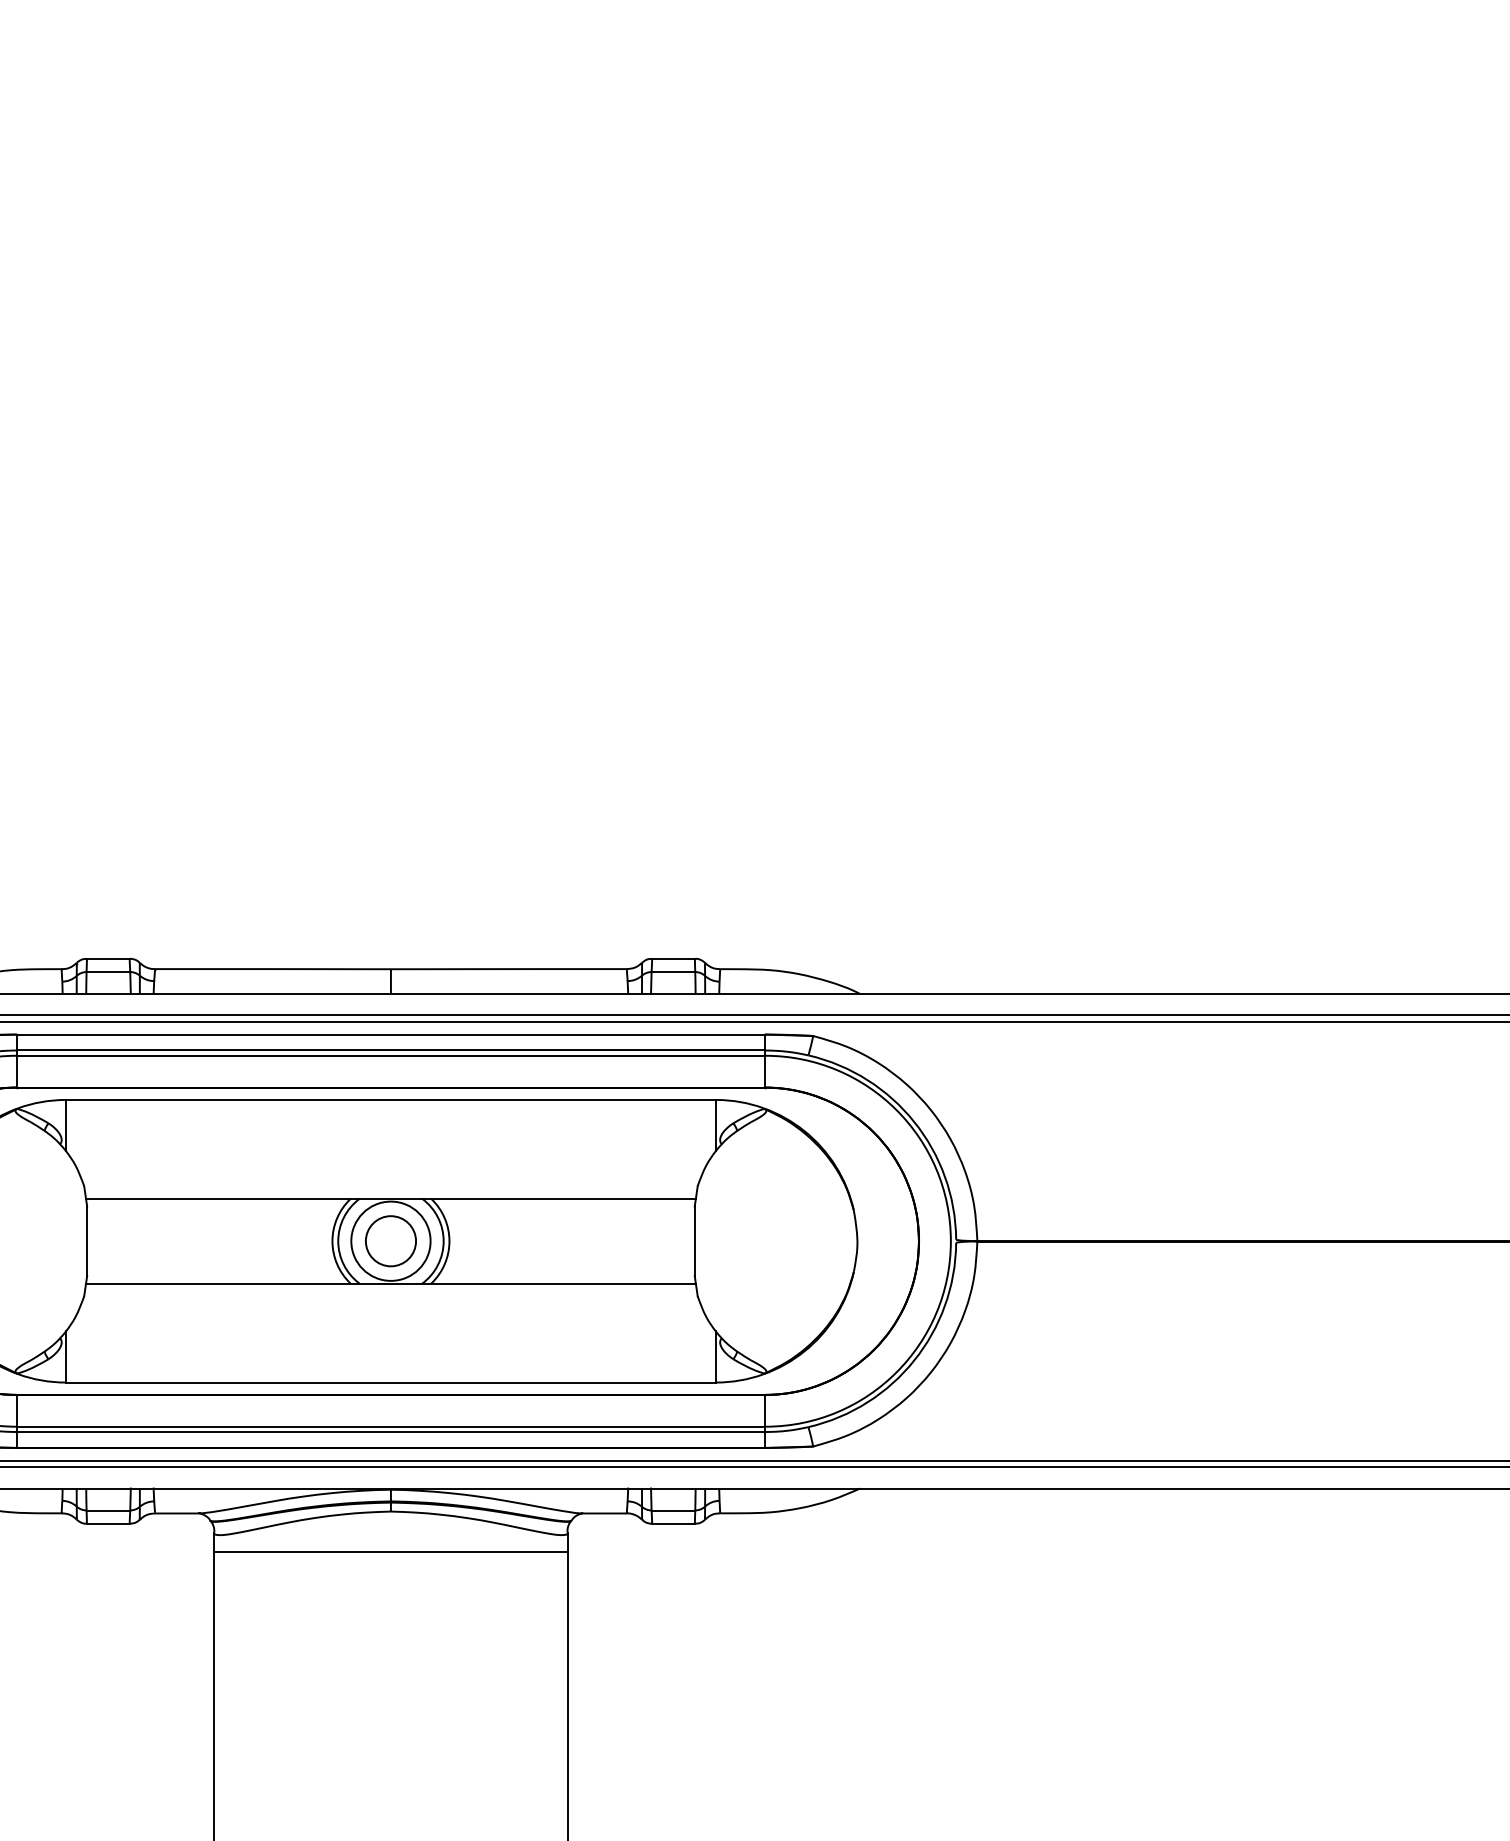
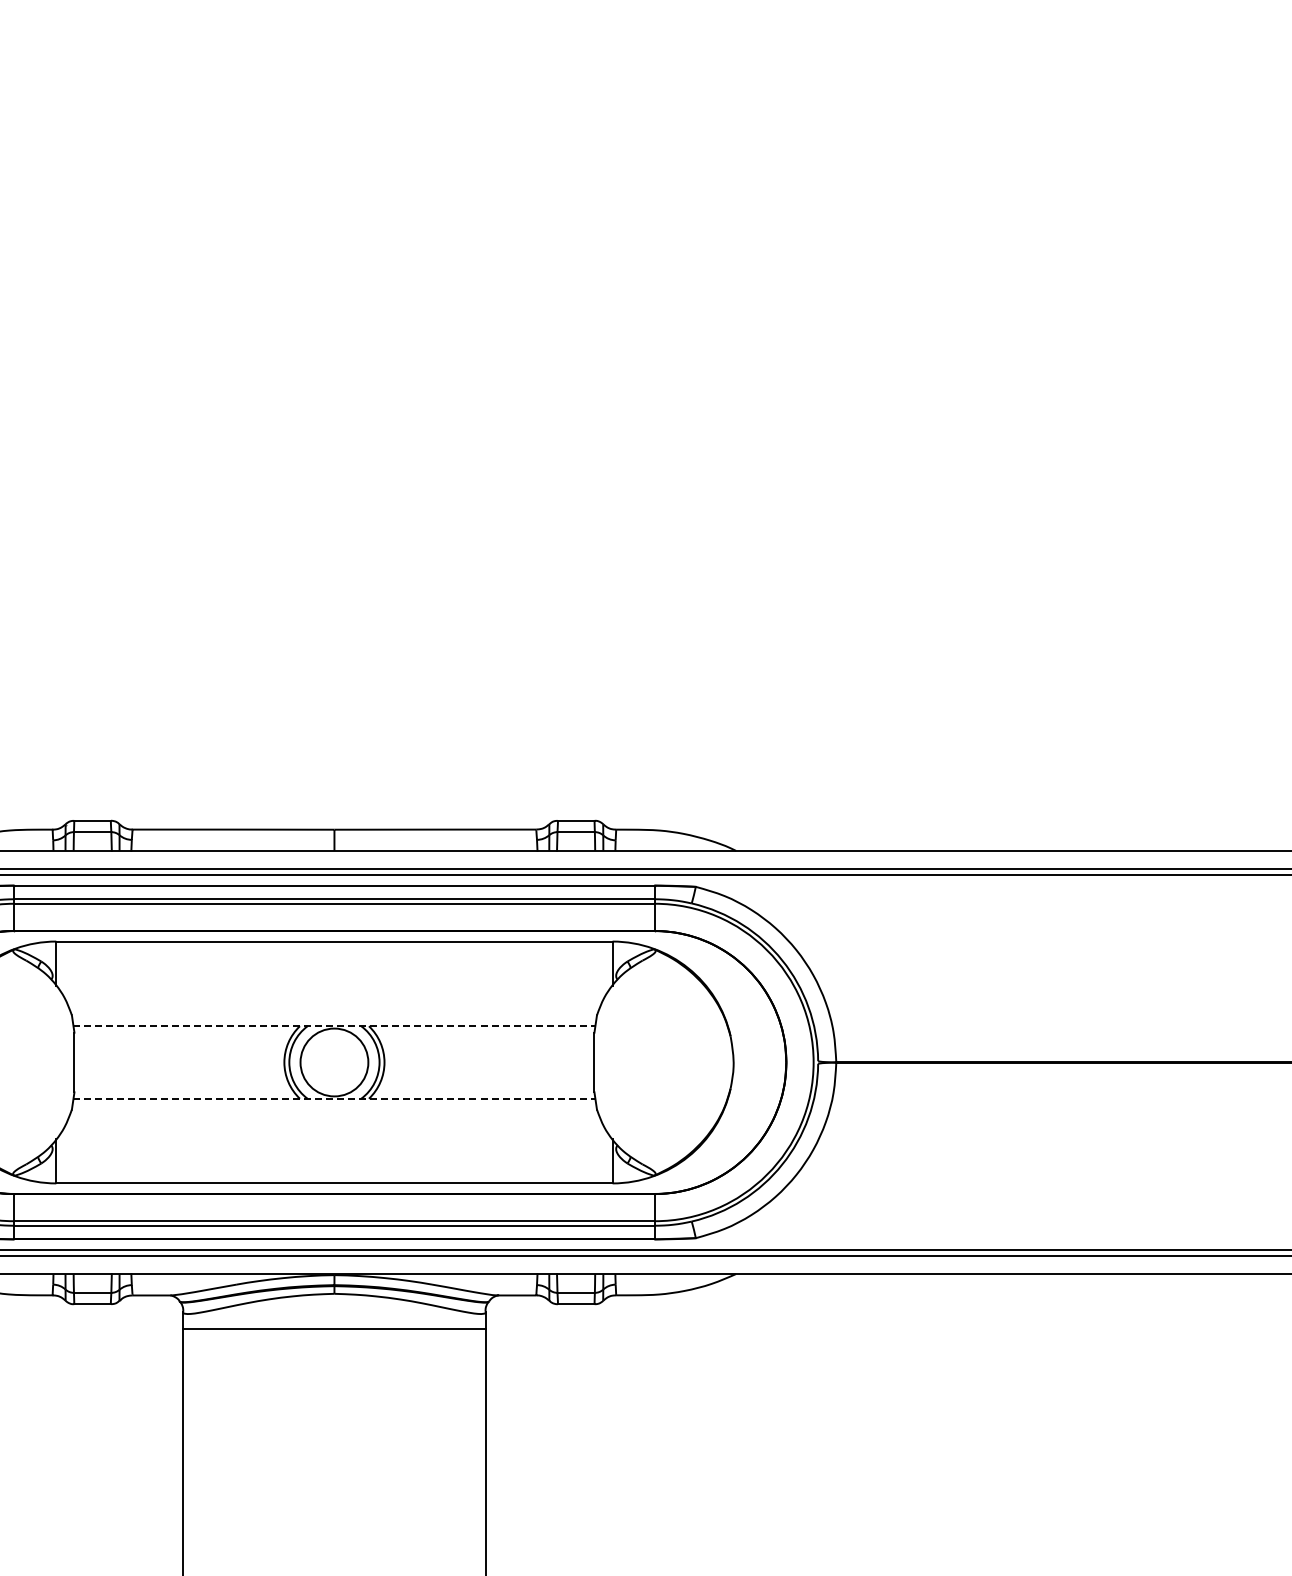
line: (391, 1199) -> (334, 1026), solid -> dashed
circle: (391, 1241) -> (334, 1062), removed
line: (391, 1283) -> (334, 1098), solid -> dashed

